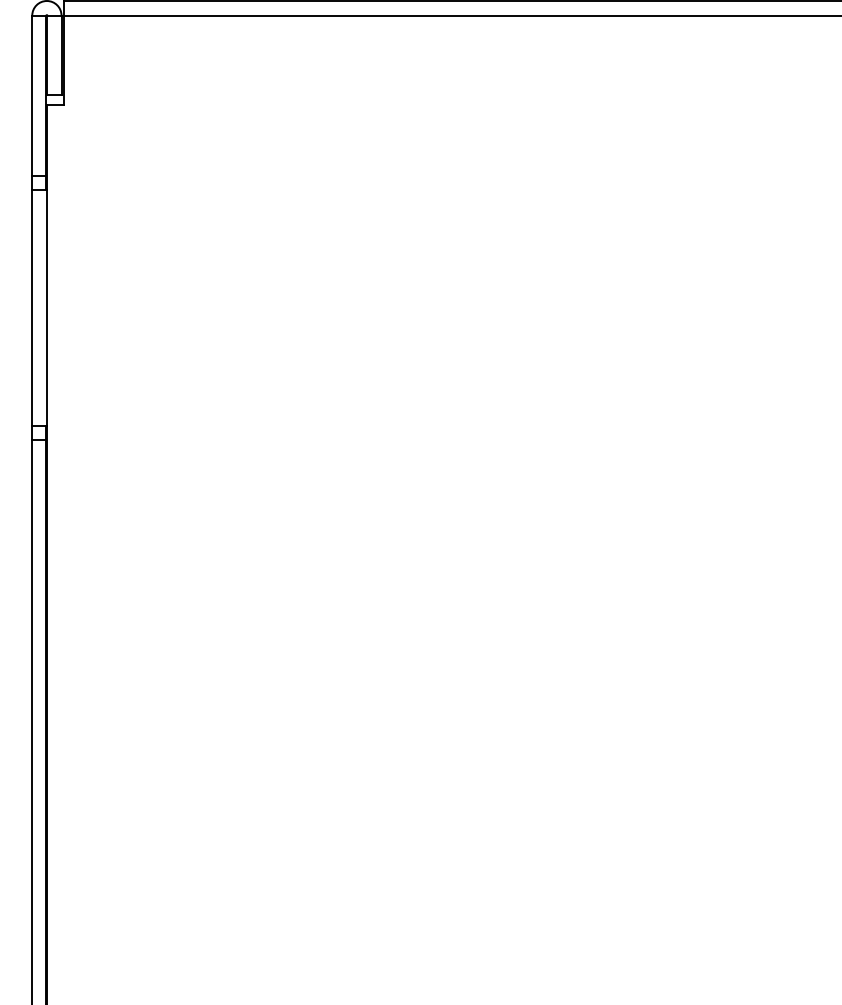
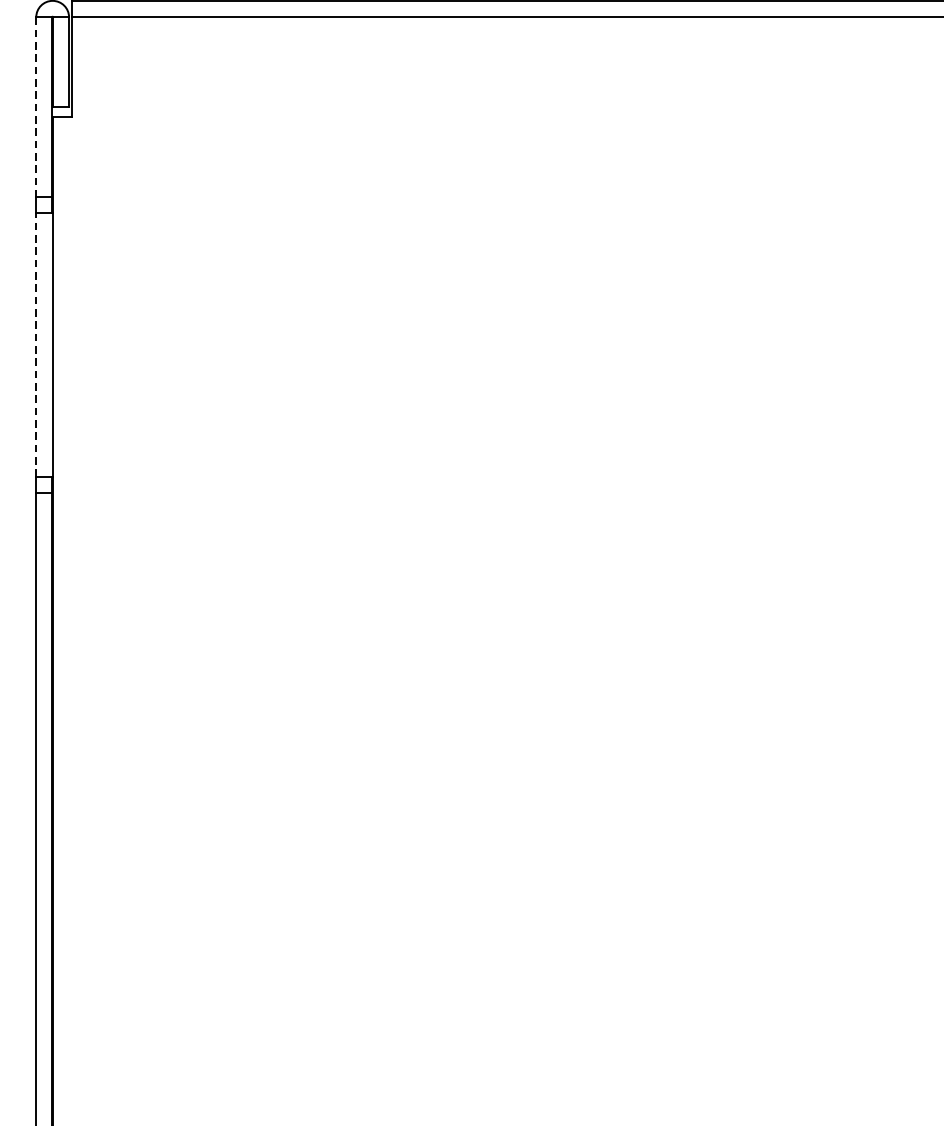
line: (32, 96) -> (36, 107), solid -> dashed
line: (32, 307) -> (36, 344), solid -> dashed

